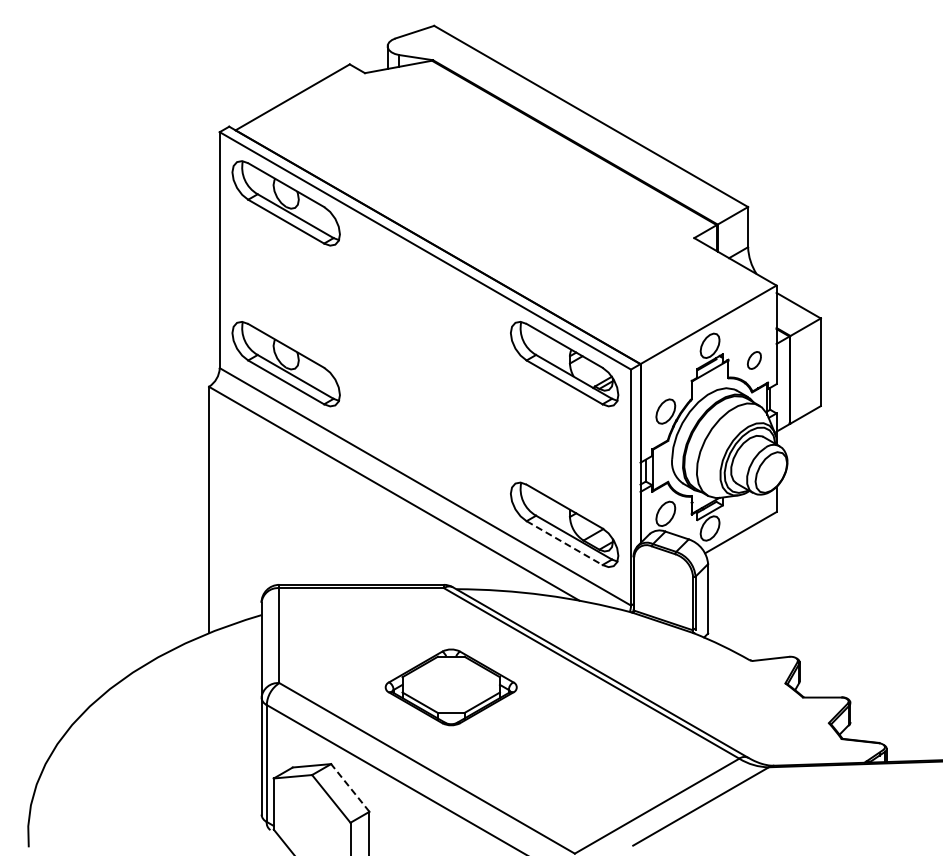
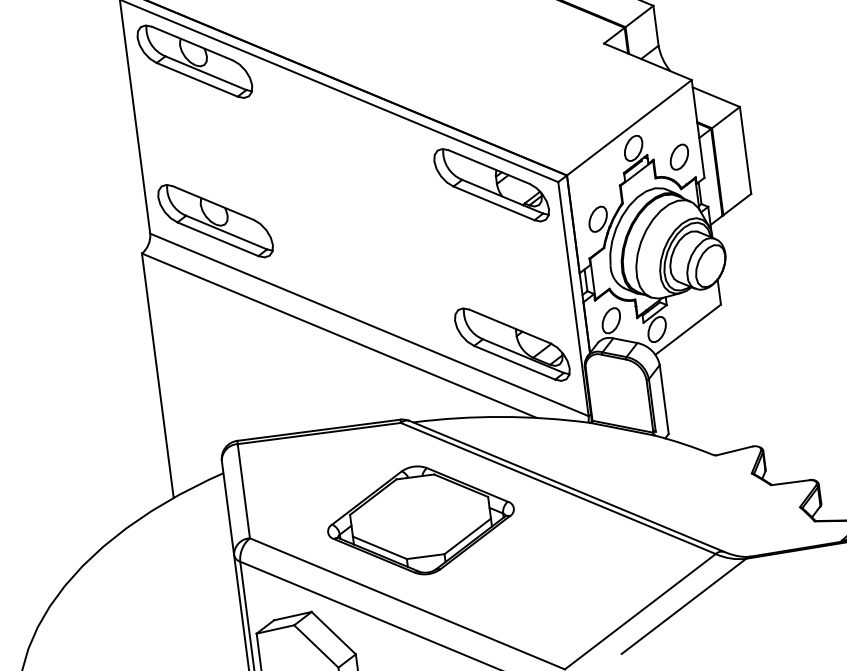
part: (754, 360) -> (679, 157), size x1.43
line: (564, 543) -> (514, 363), dashed -> solid
part: (450, 687) -> (420, 520), size x1.43
line: (350, 787) -> (333, 632), dashed -> solid

